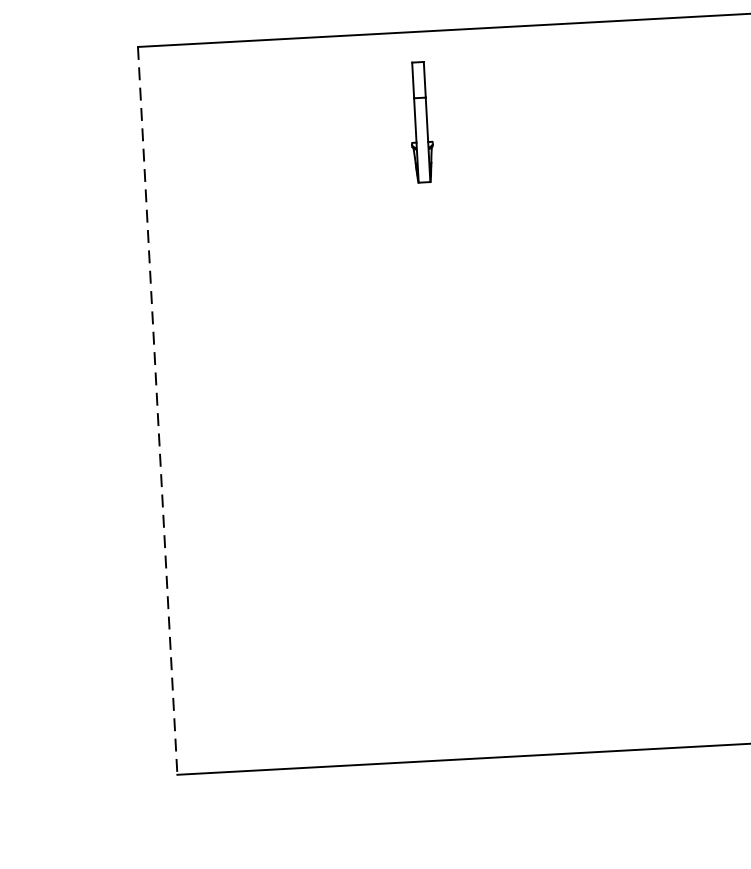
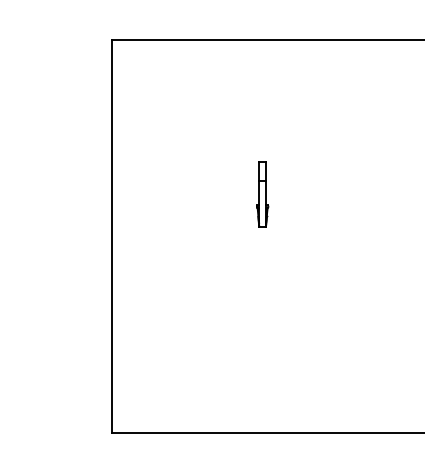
part: (421, 122) -> (262, 194), moved
line: (158, 410) -> (112, 236), dashed -> solid

